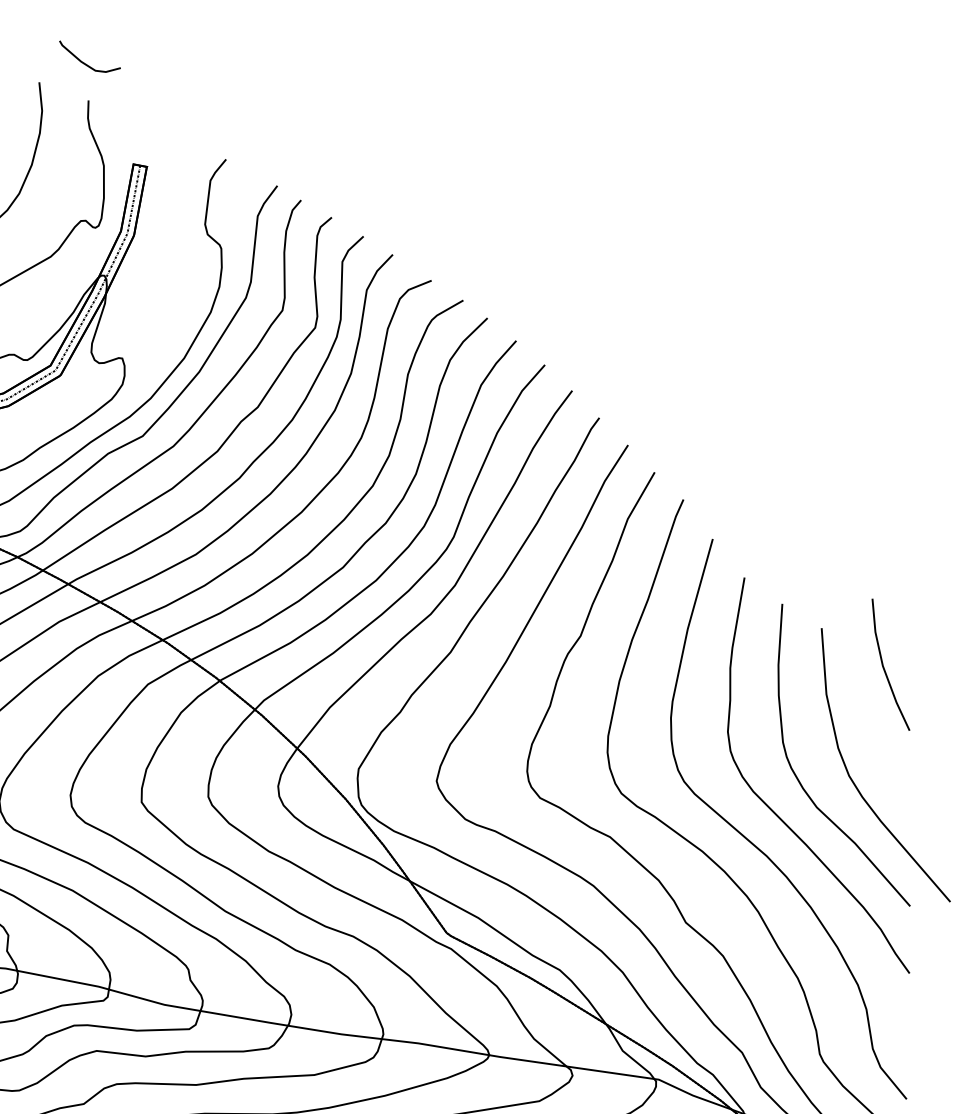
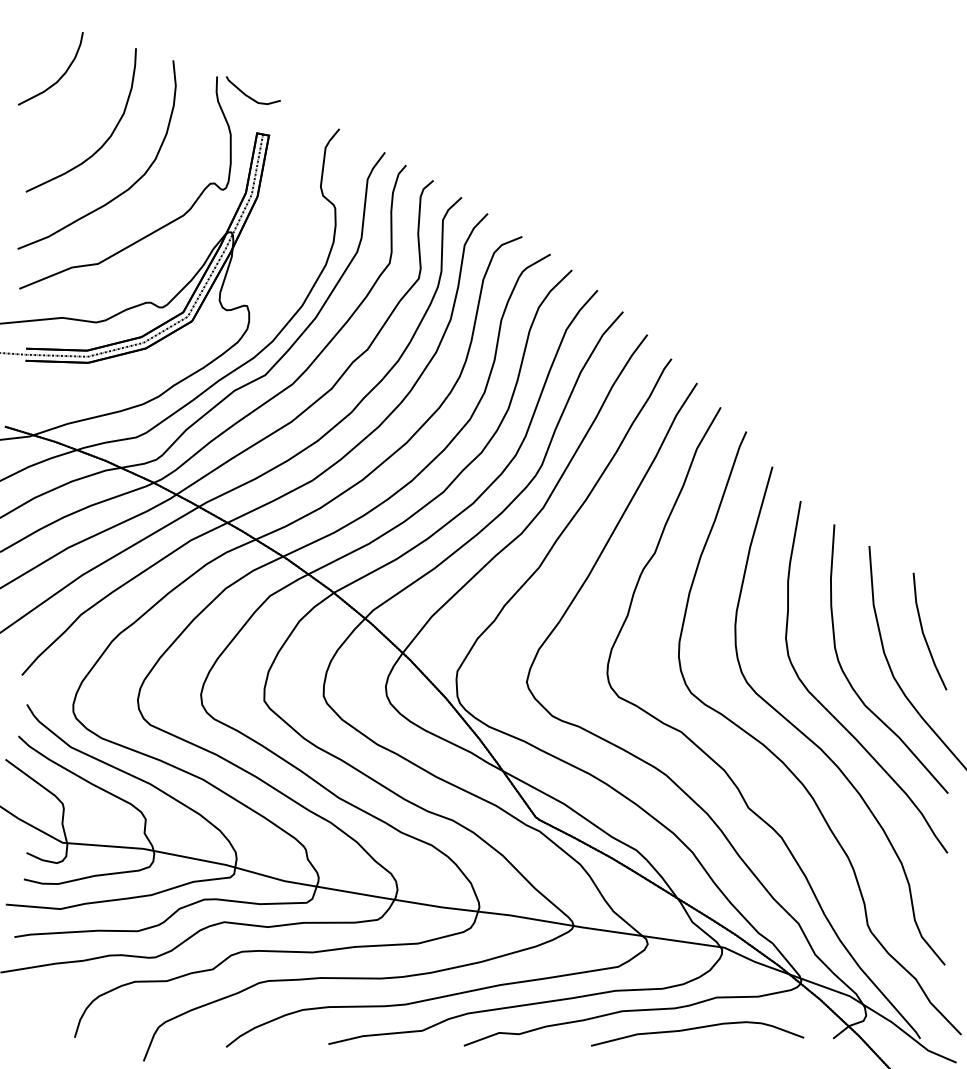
curve: (84, 62) -> (248, 95), moved
line: (884, 666) -> (924, 633), moved

